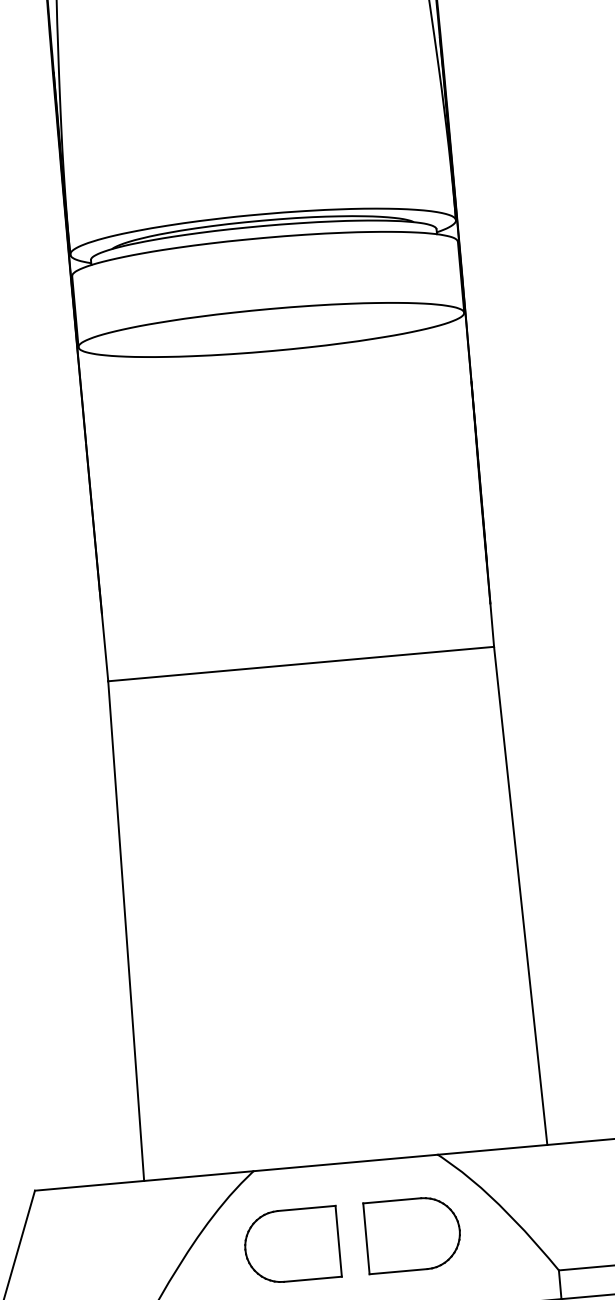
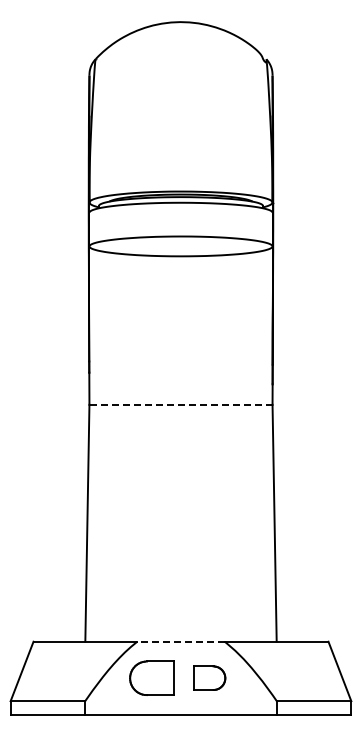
line: (300, 663) -> (180, 404), solid -> dashed
line: (344, 1162) -> (180, 641), solid -> dashed
part: (412, 1232) -> (209, 677), size x0.7

